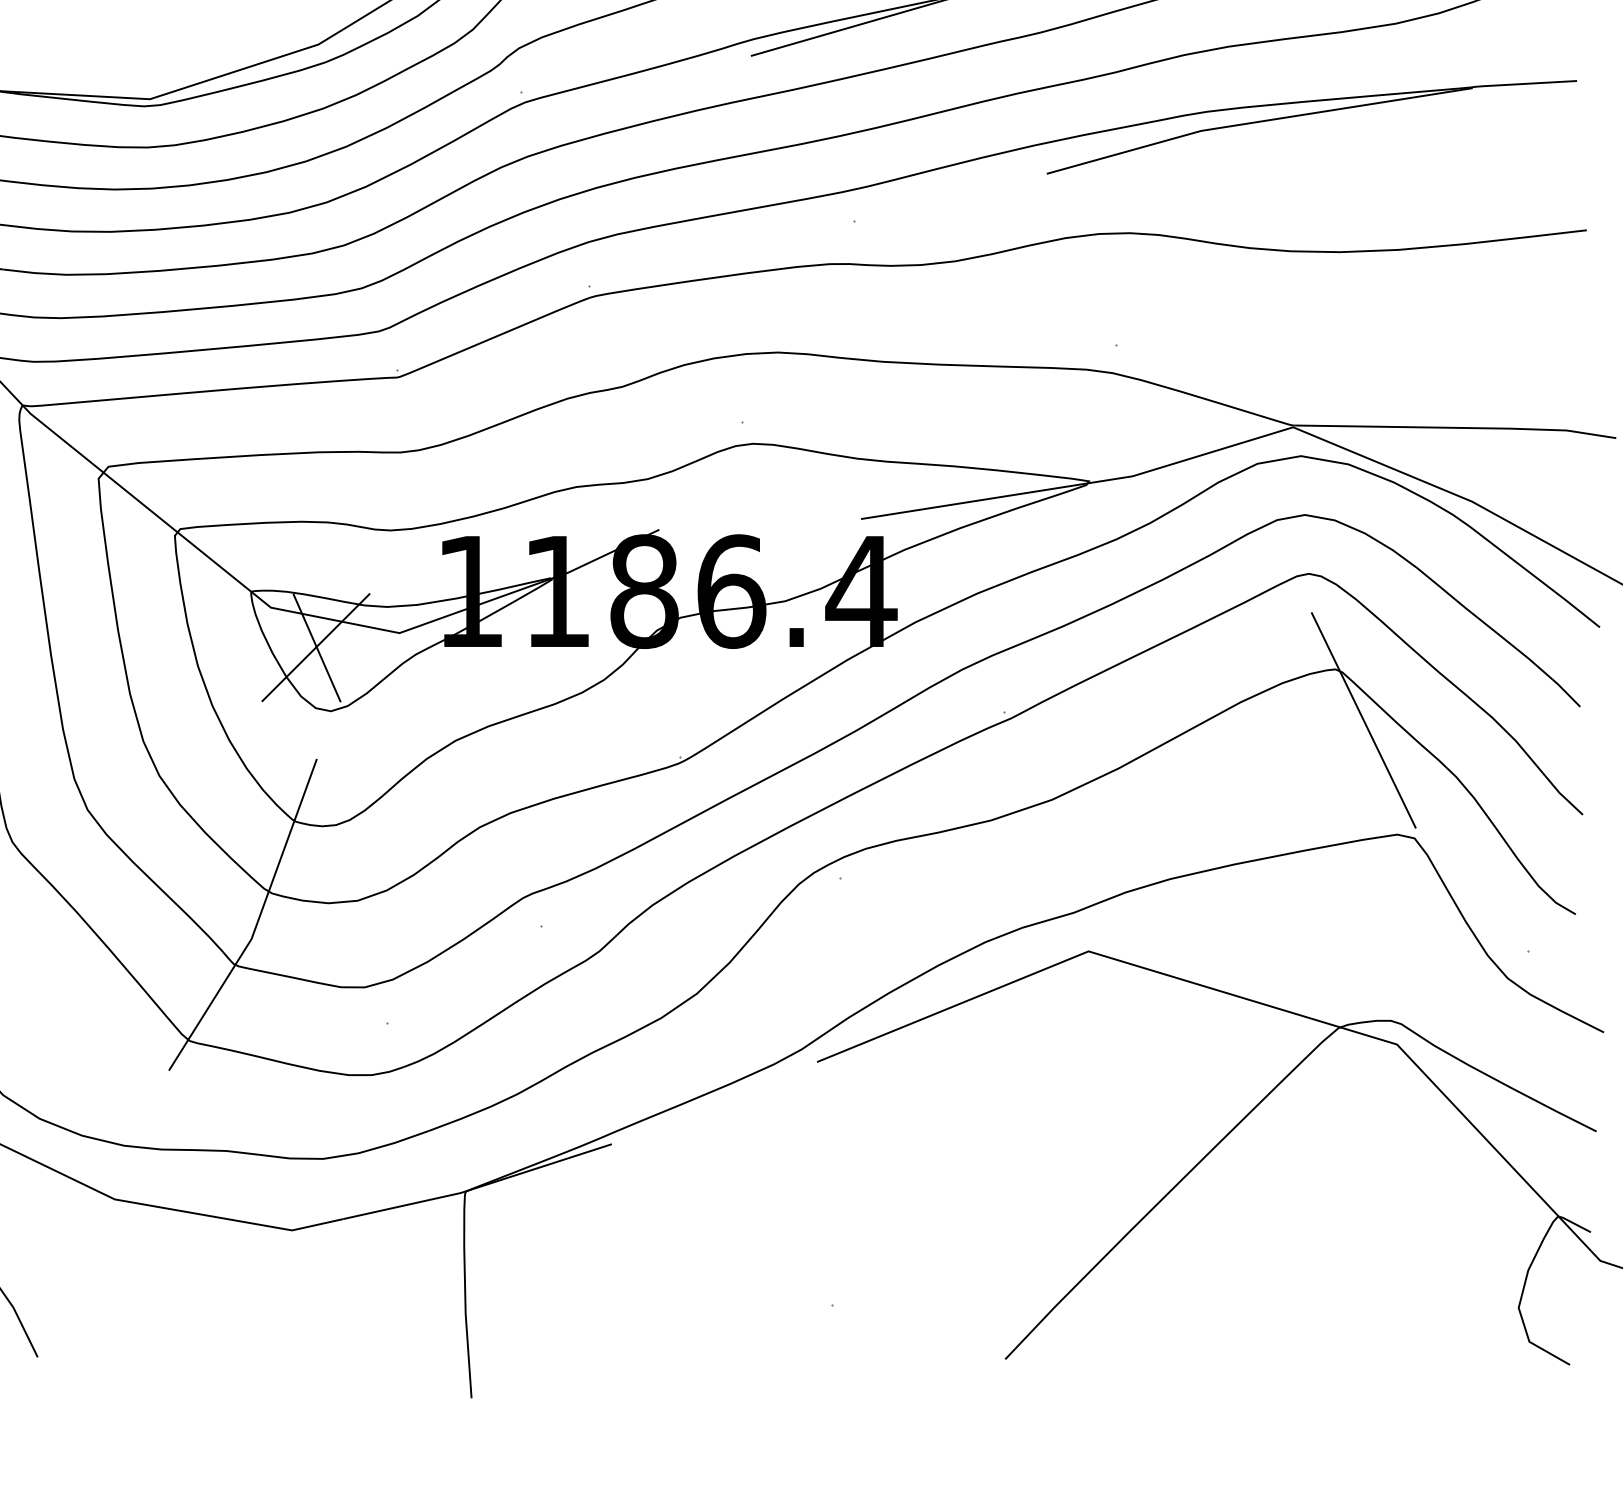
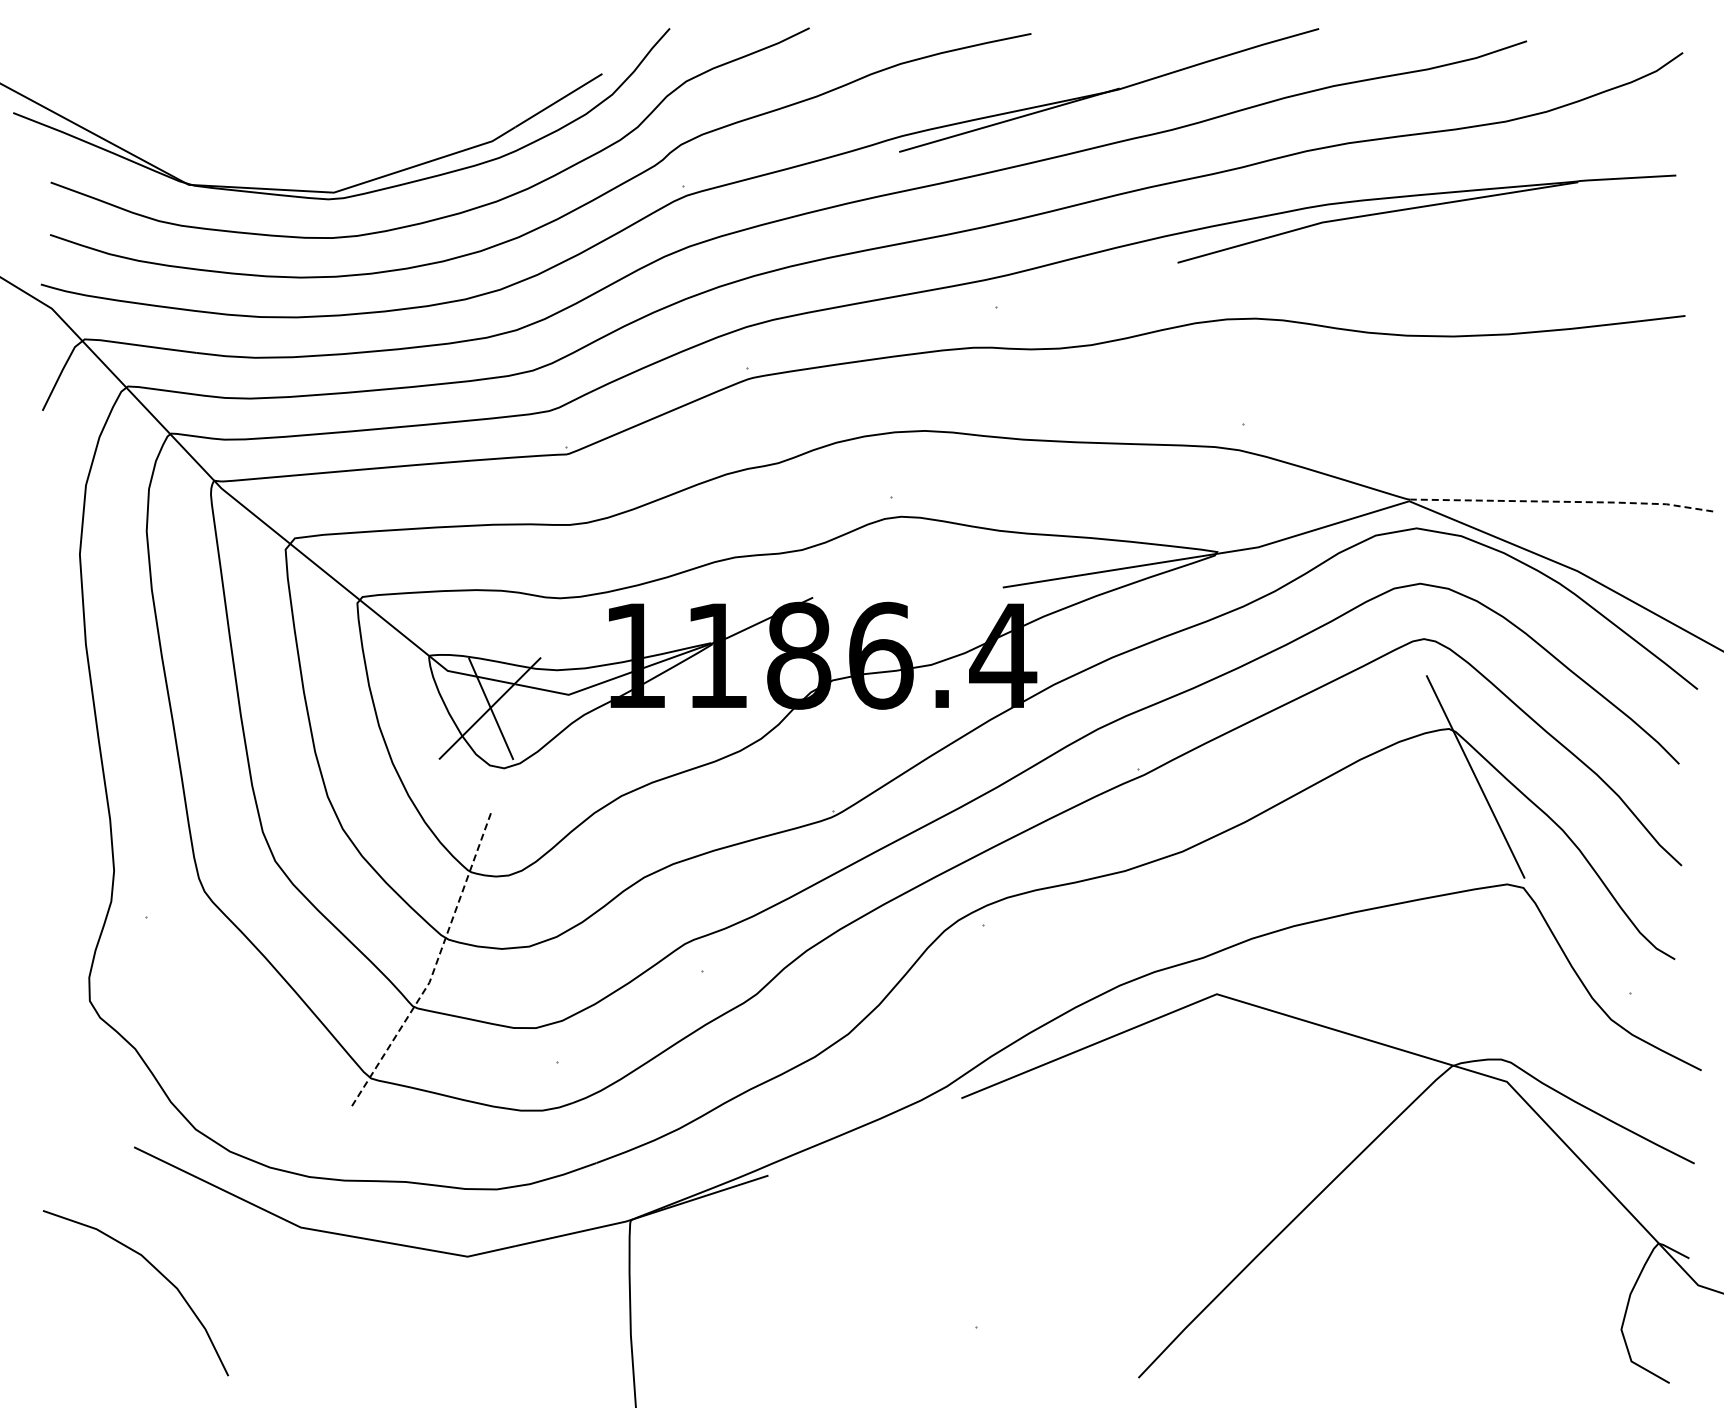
line: (1457, 427) -> (1563, 501), solid -> dashed
line: (256, 922) -> (434, 967), solid -> dashed

